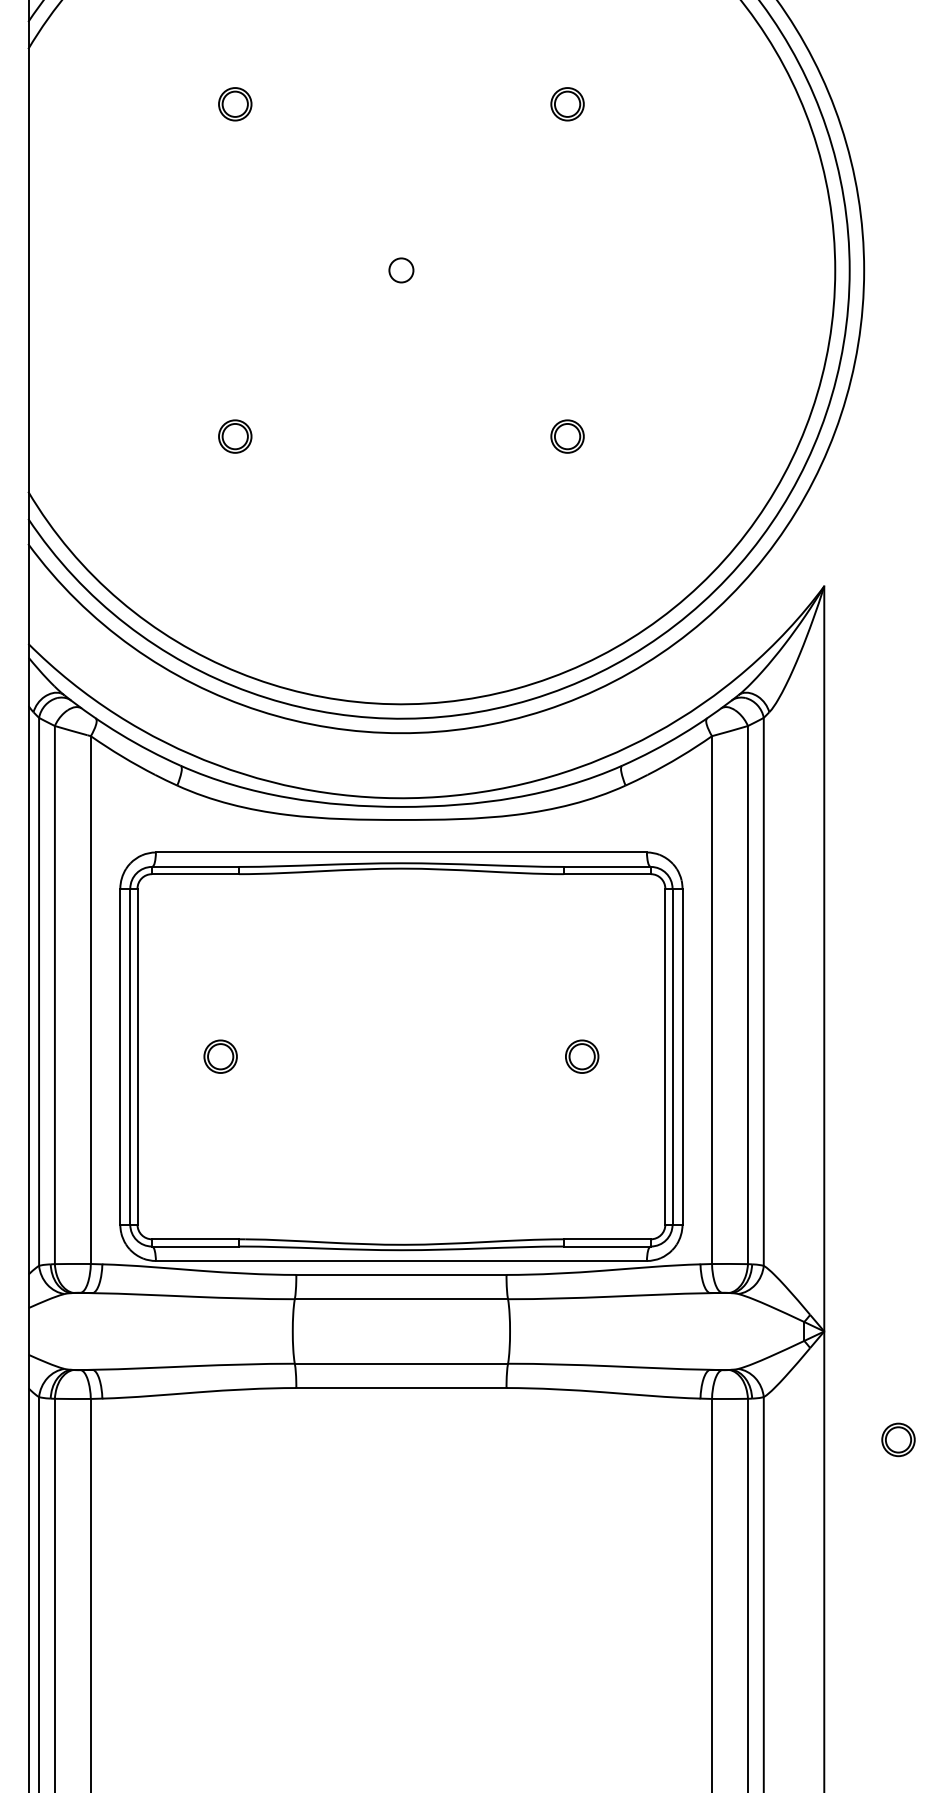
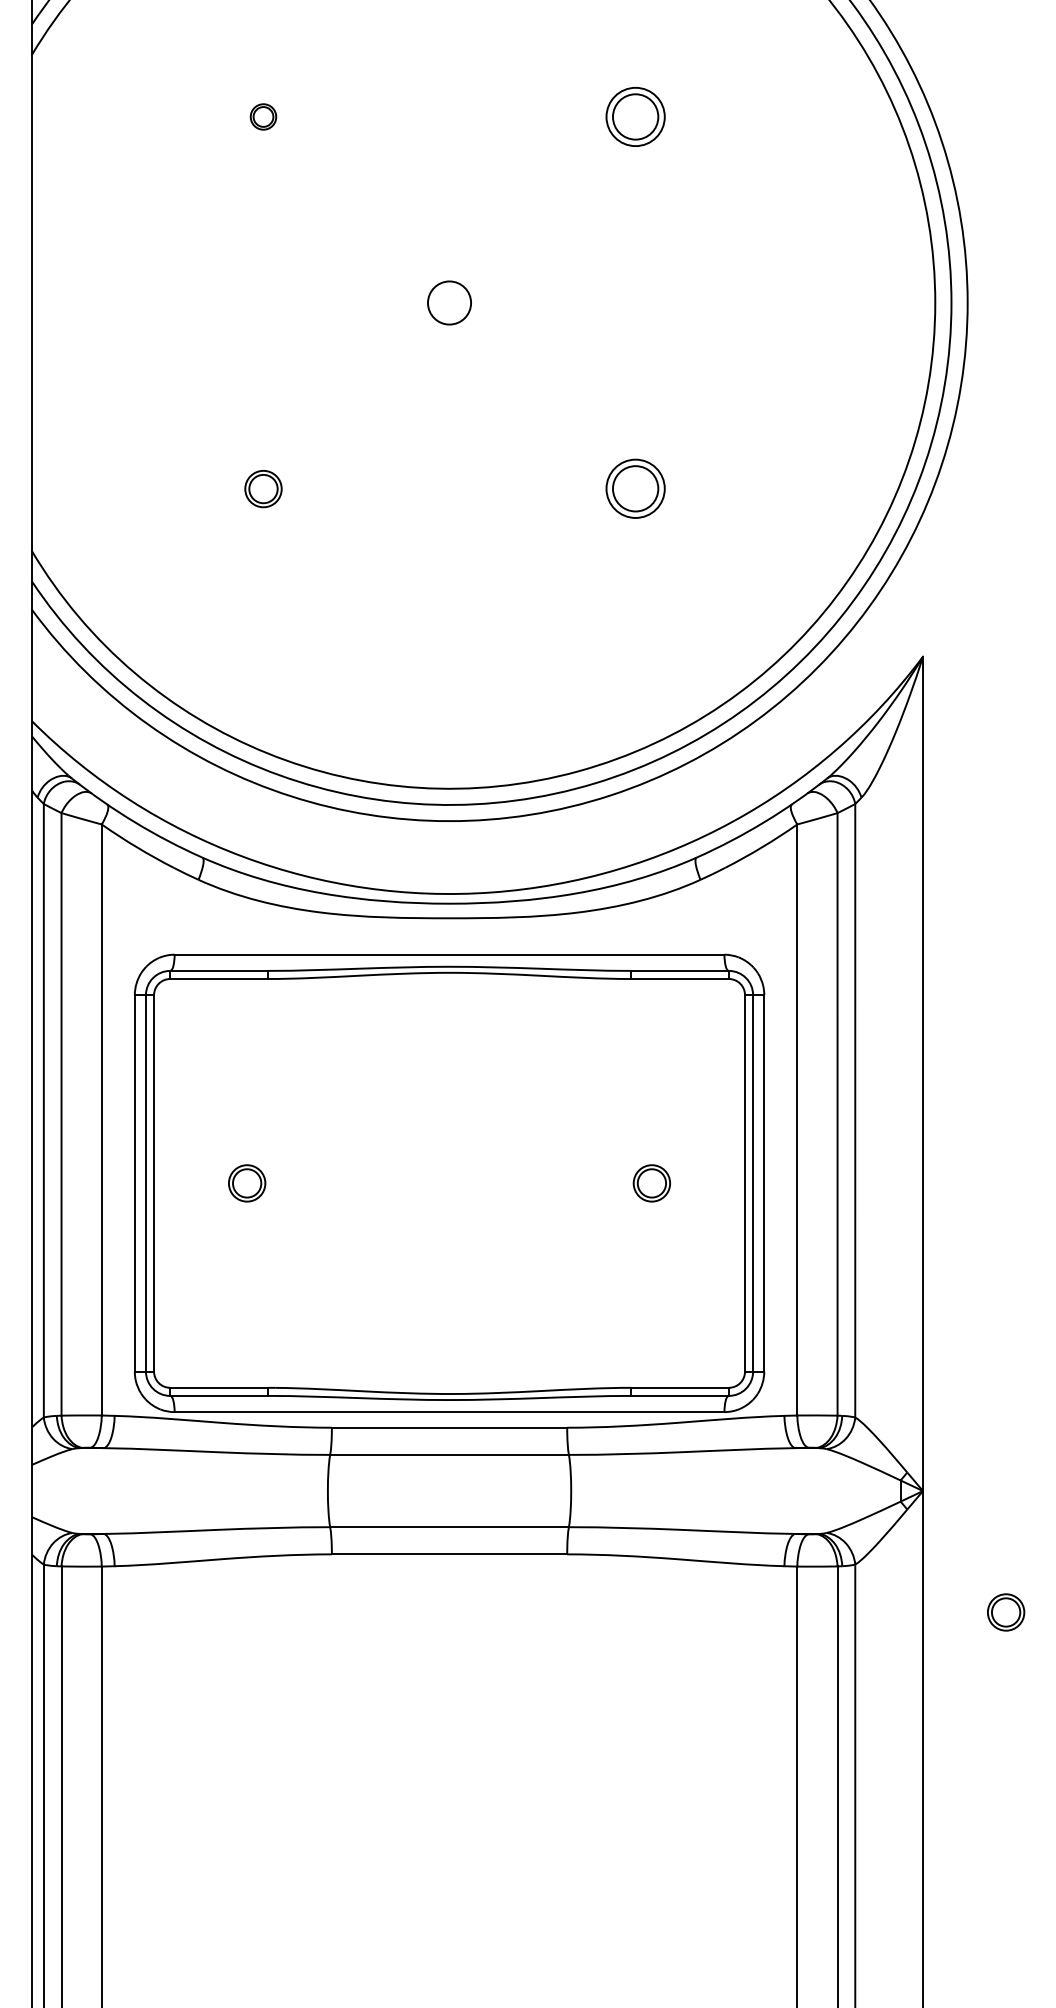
part: (235, 103) -> (263, 116), size x0.7
part: (567, 103) -> (635, 116), size x1.6
circle: (401, 269) -> (449, 302), size x1.6
part: (567, 437) -> (635, 489), size x1.6

